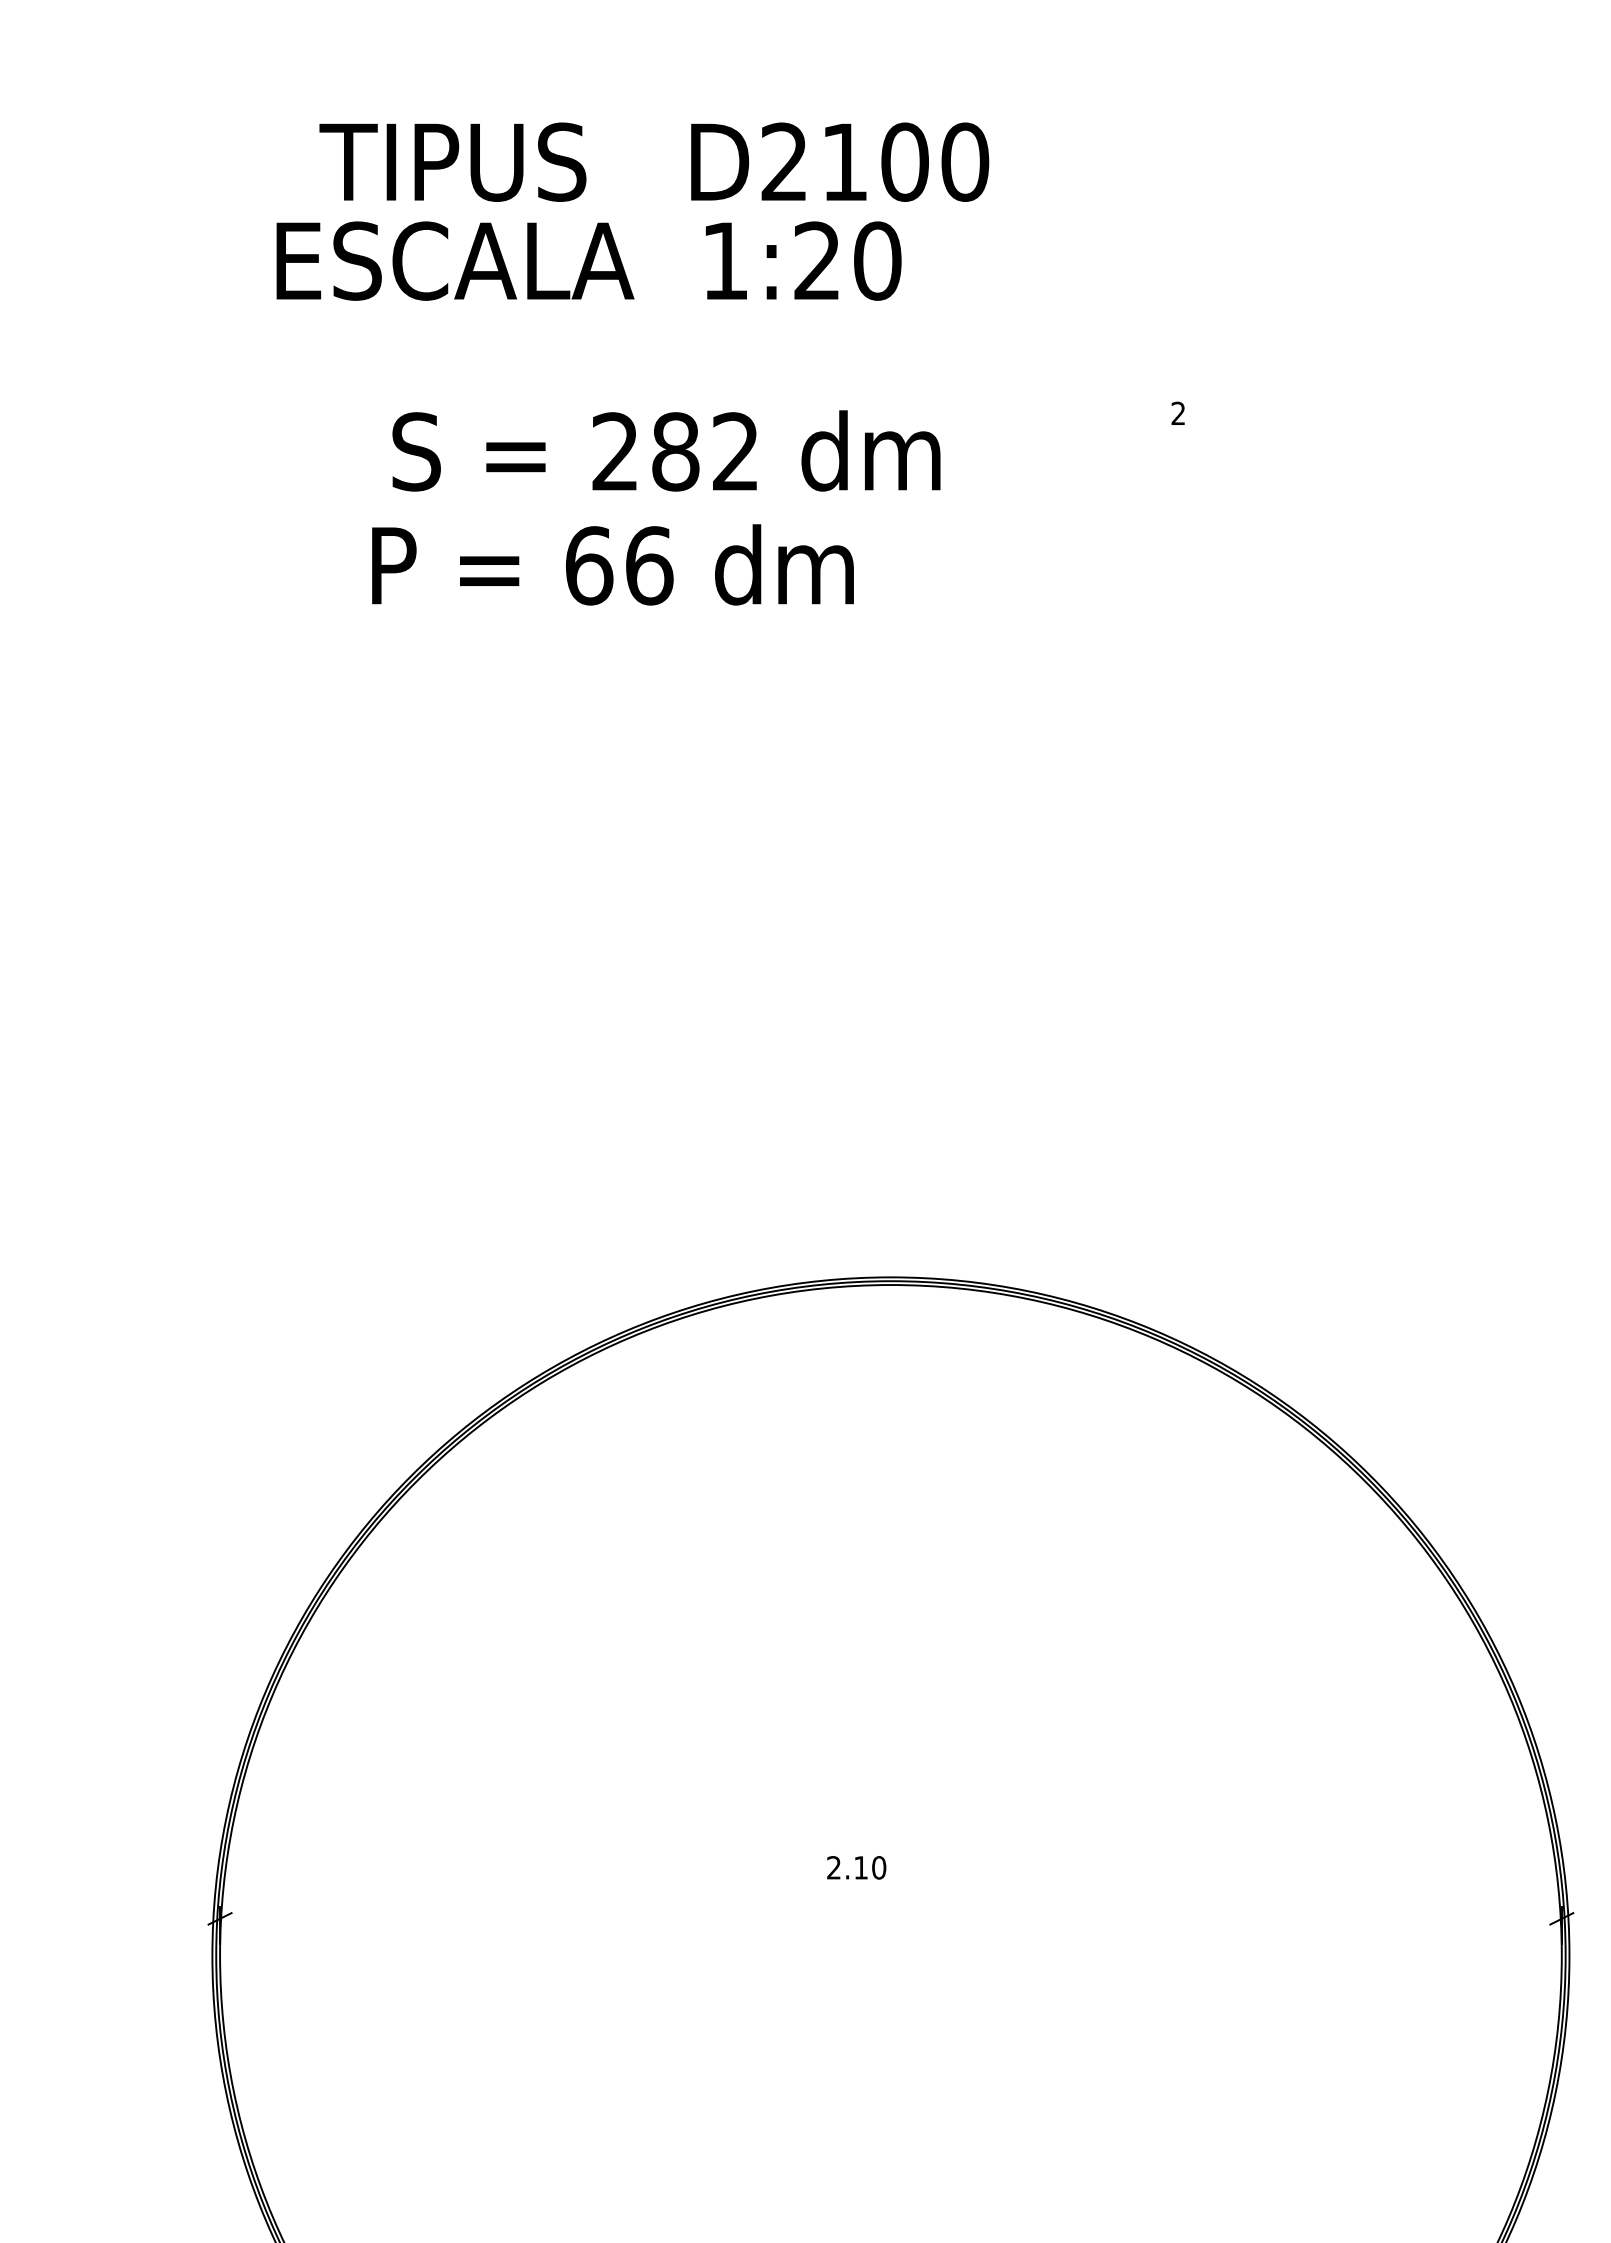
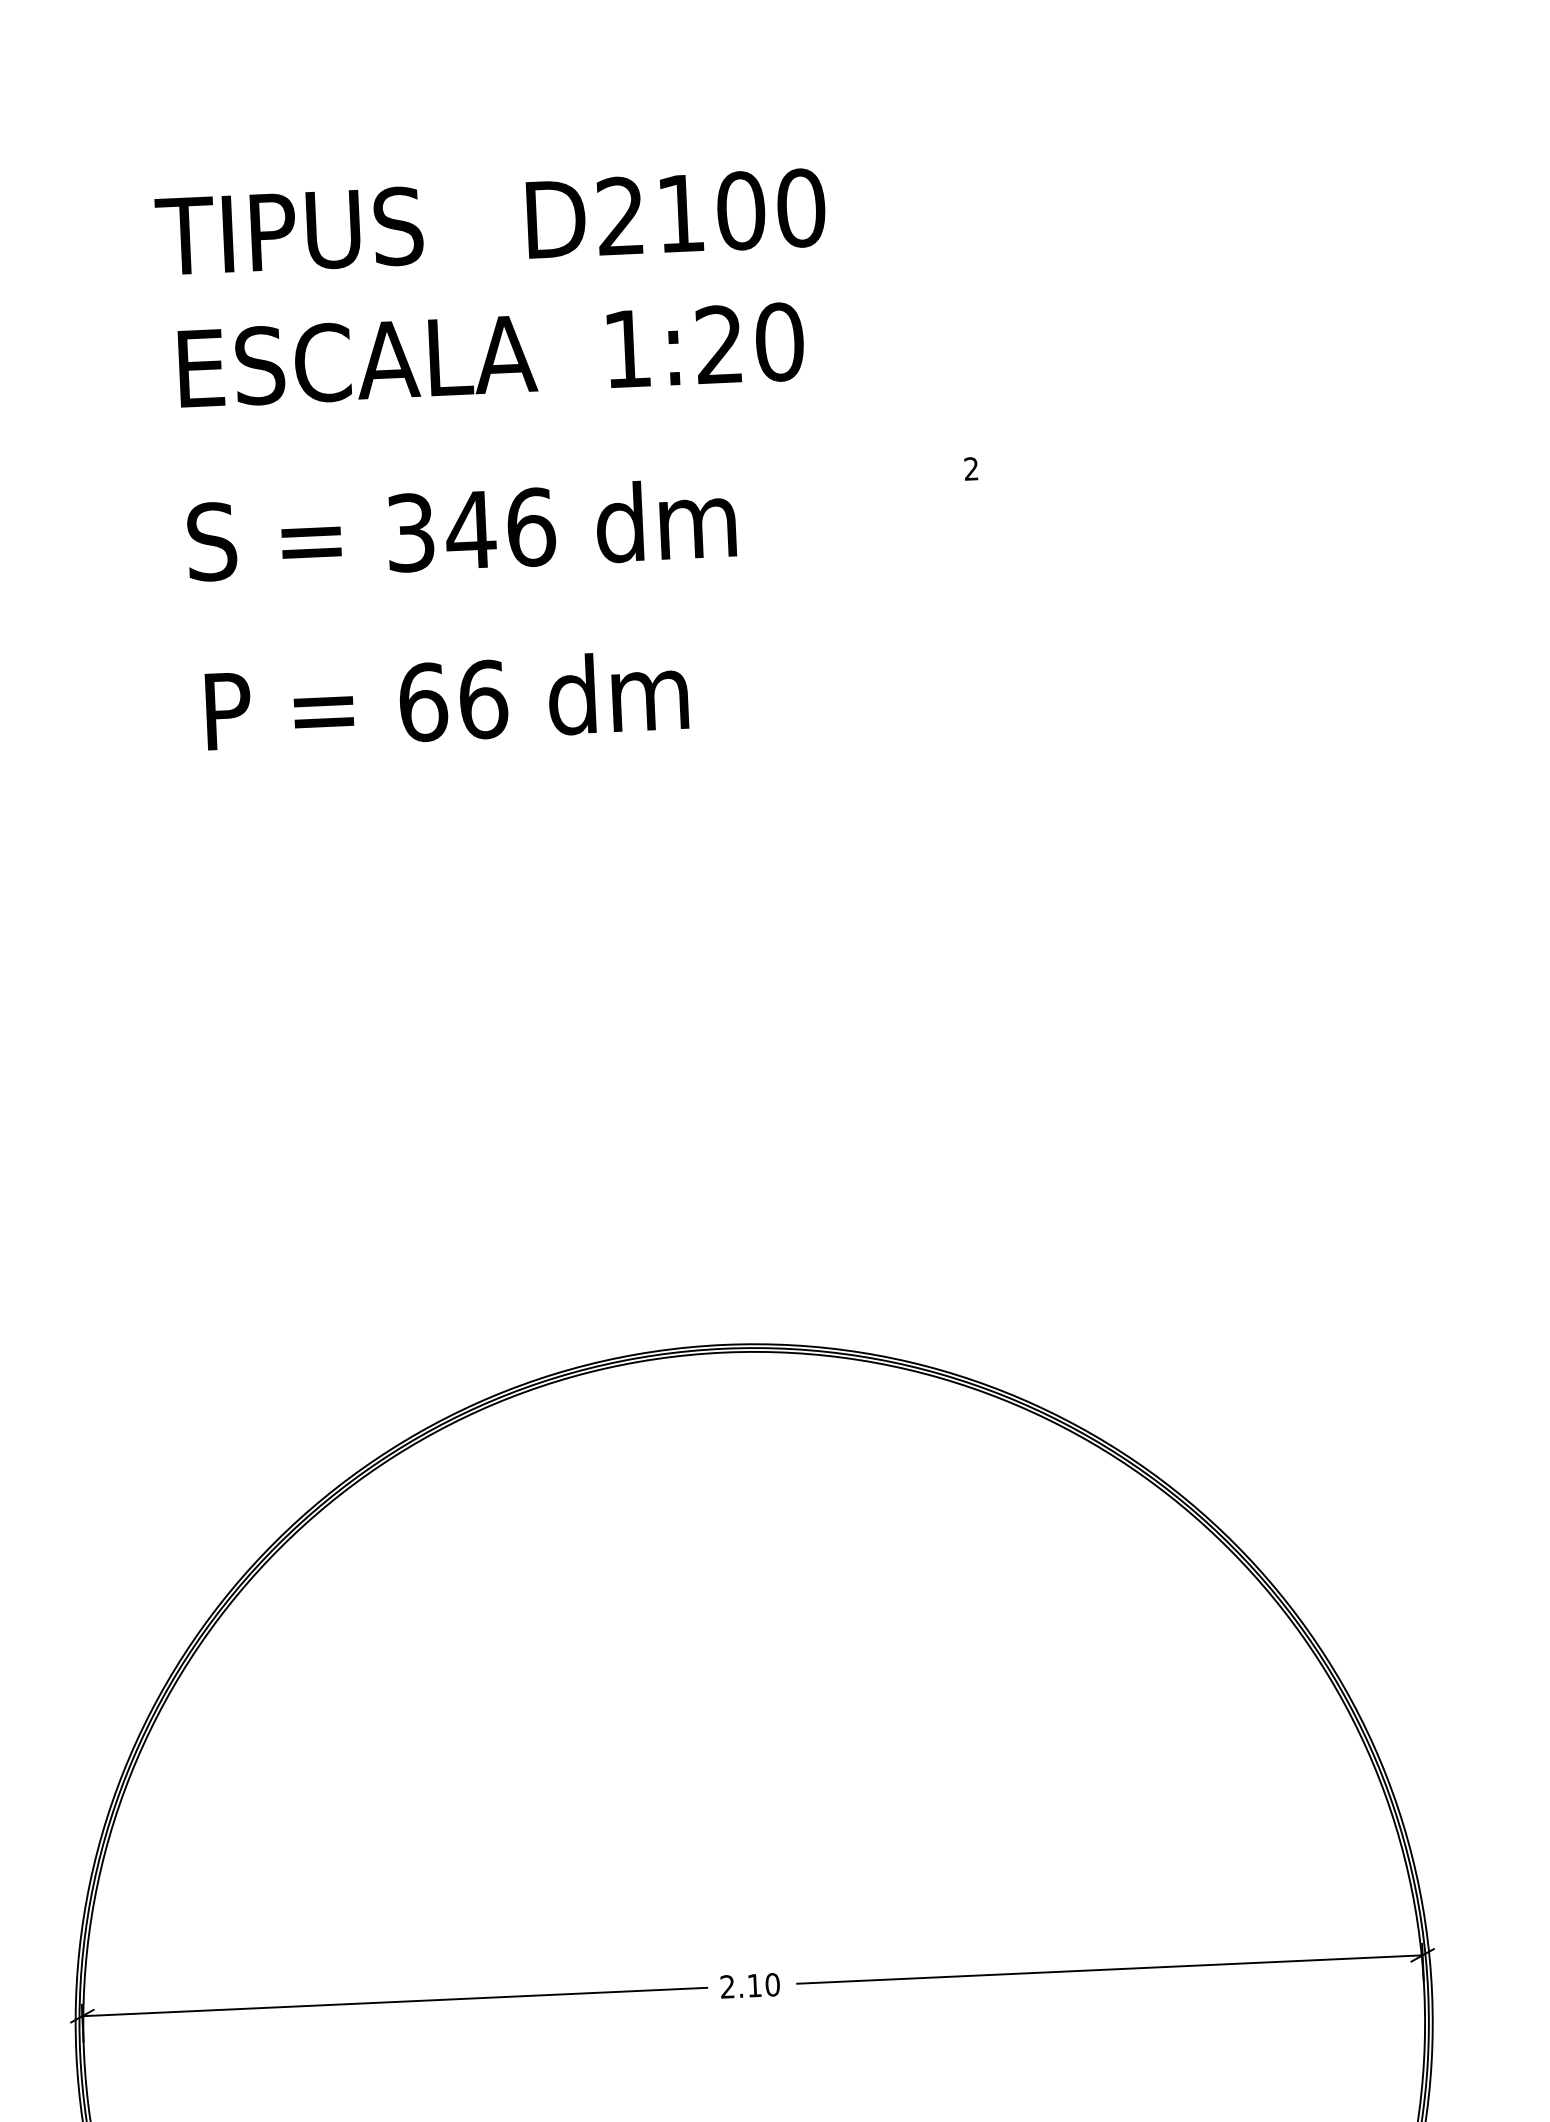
text: (654, 161) -> (490, 221), moved
text: (588, 260) -> (490, 354), moved
text: (676, 451) -> (471, 529), 282 -> 346
text: (612, 564) -> (446, 699), moved
text: (856, 1867) -> (750, 1985), moved
line: (532, 1918) -> (394, 2001), added
line: (1248, 1918) -> (1109, 1969), added

